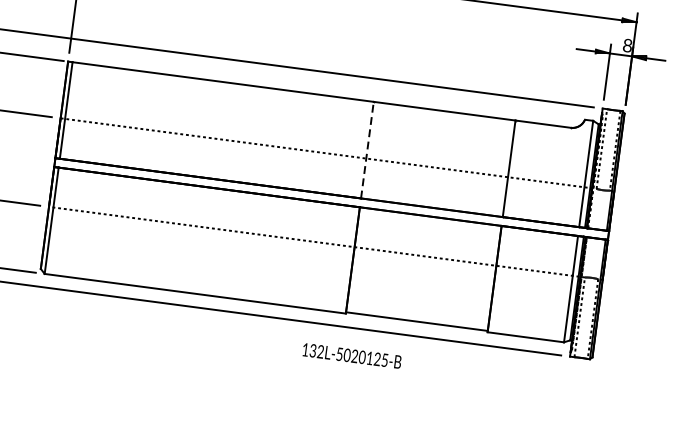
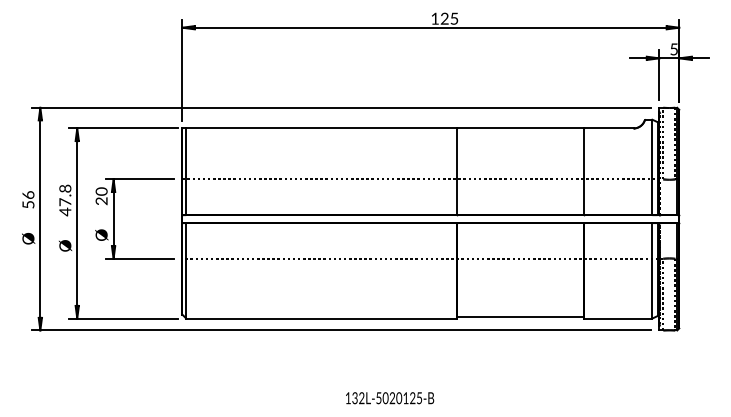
text: (626, 45) -> (673, 49), 8 -> 5
line: (367, 149) -> (456, 171), dashed -> solid
text: (352, 356) -> (390, 398), moved

